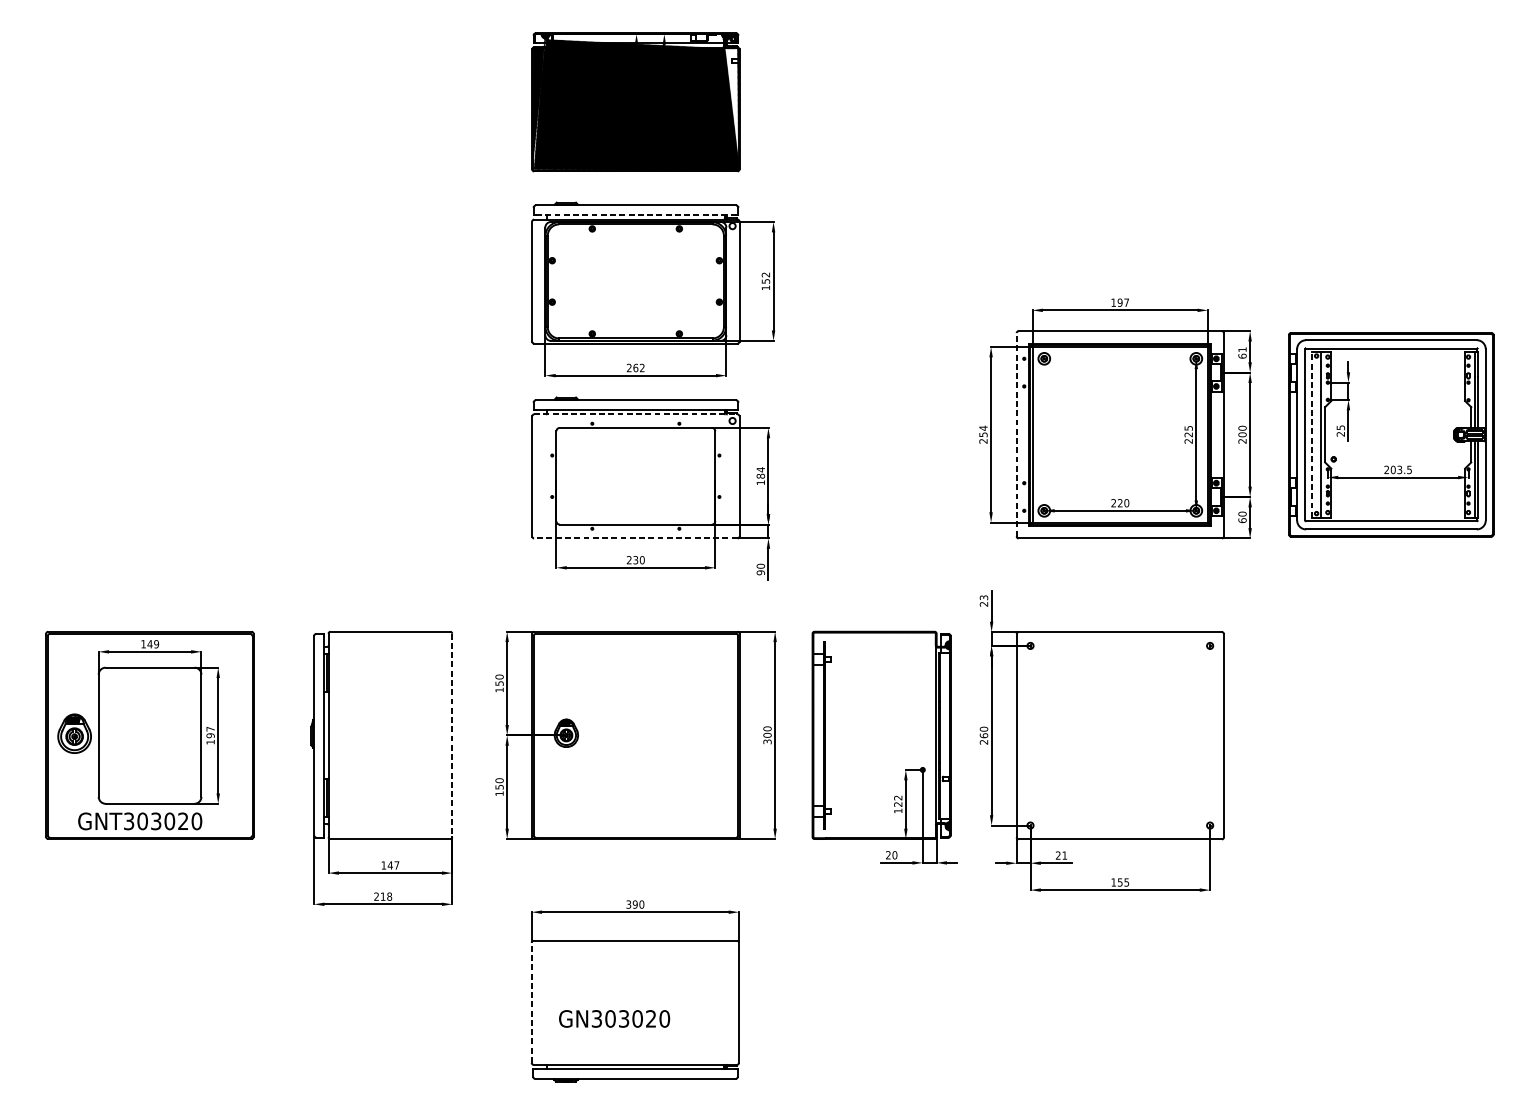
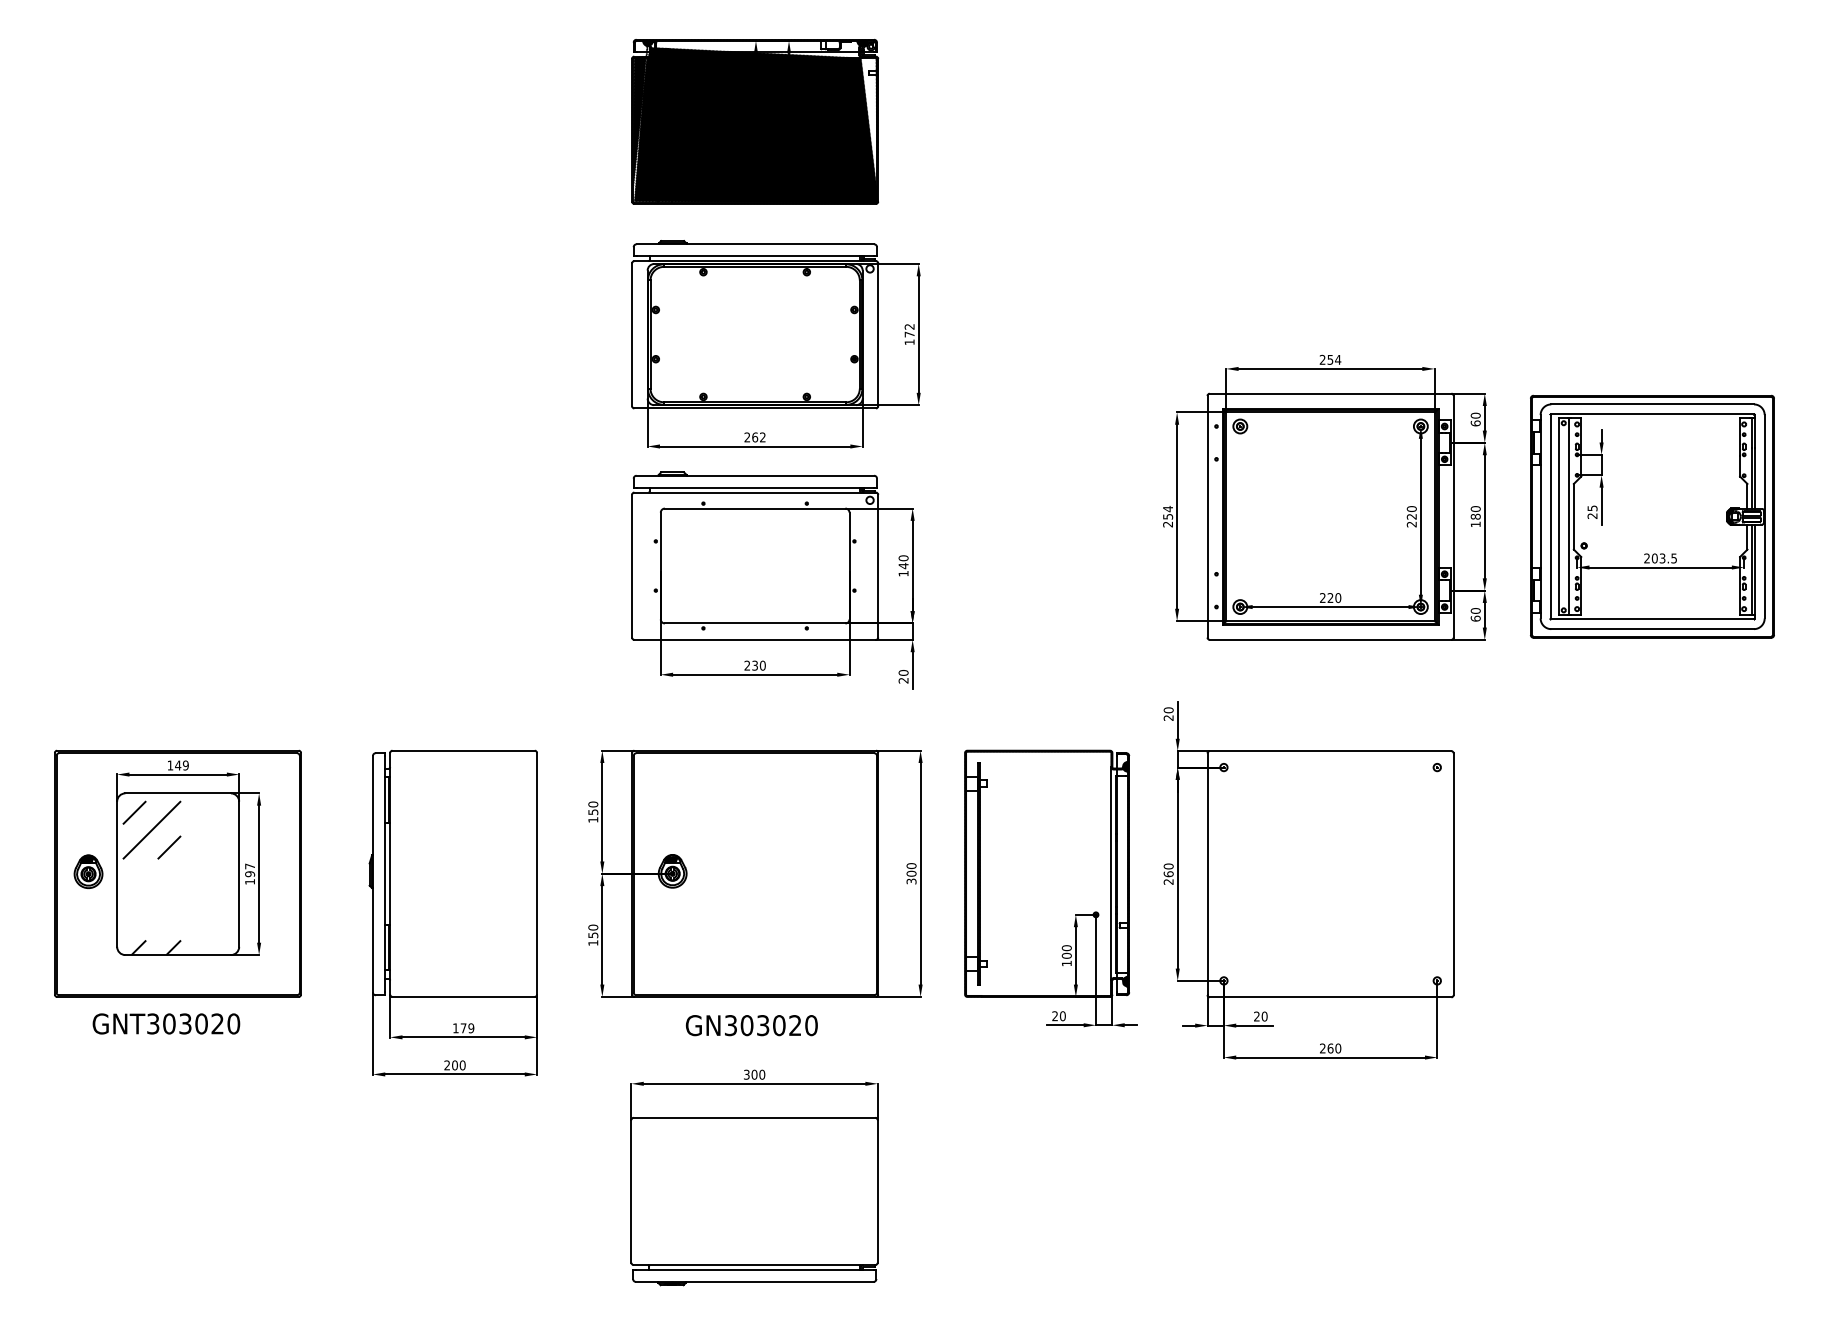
line: (636, 215) -> (755, 256), dashed -> solid
text: (765, 281) -> (909, 334), 152 -> 172
text: (1120, 302) -> (1330, 359), 197 -> 254
text: (1242, 349) -> (1475, 415), 61 -> 60
line: (636, 414) -> (755, 492), dashed -> solid
text: (1188, 427) -> (1411, 508), 225 -> 220
line: (1016, 434) -> (1207, 516), dashed -> solid
line: (1312, 434) -> (1558, 516), dashed -> solid
text: (1242, 437) -> (1475, 520), 200 -> 180
text: (760, 473) -> (903, 562), 184 -> 140
line: (636, 538) -> (755, 639), dashed -> solid
text: (760, 572) -> (903, 680), 90 -> 20
text: (983, 597) -> (1168, 710), 23 -> 20
part: (74, 733) -> (88, 871), size x0.71
line: (452, 735) -> (537, 873), dashed -> solid
hatch: (127, 739) -> (151, 878), added
text: (897, 800) -> (1066, 951), 122 -> 100
text: (140, 821) -> (166, 1023), moved
text: (1064, 855) -> (1264, 1016), 21 -> 20
text: (393, 865) -> (467, 1028), 147 -> 179
text: (1120, 882) -> (1330, 1048), 155 -> 260
text: (386, 896) -> (458, 1065), 218 -> 200
text: (635, 904) -> (754, 1074), 390 -> 300
line: (531, 1002) -> (631, 1190), dashed -> solid
text: (614, 1018) -> (751, 1025), moved

